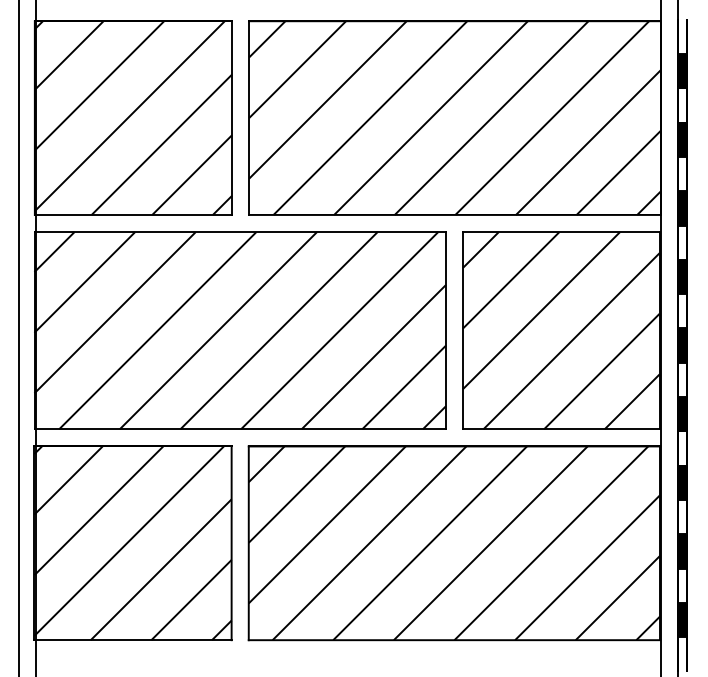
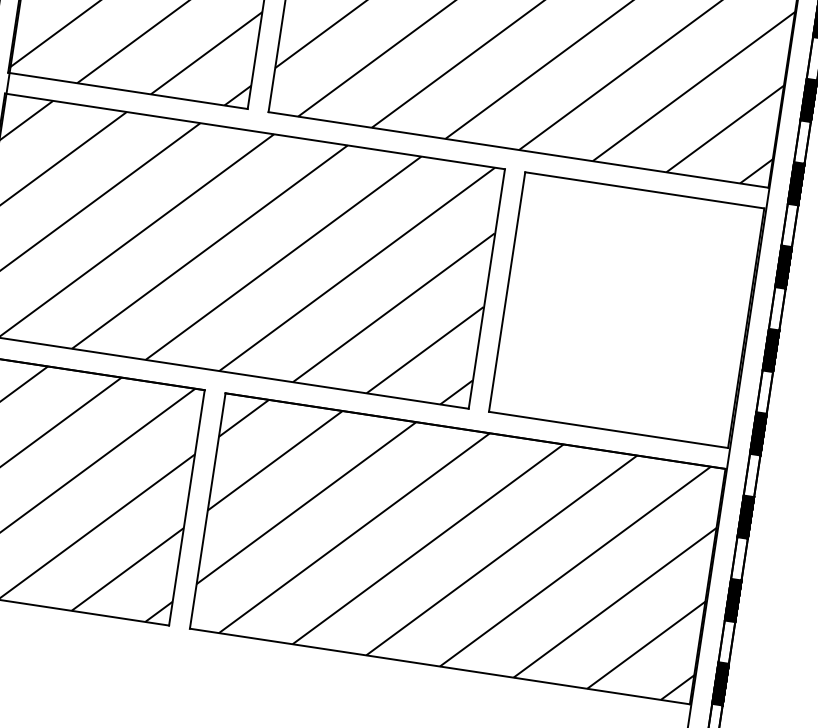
hatch: (561, 330) -> (626, 309), removed

